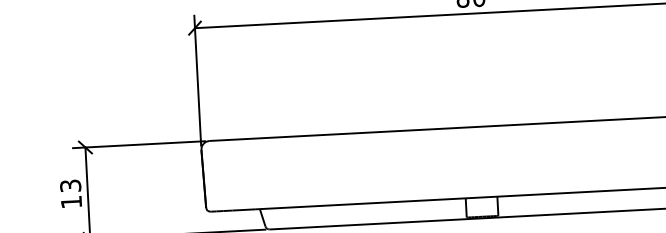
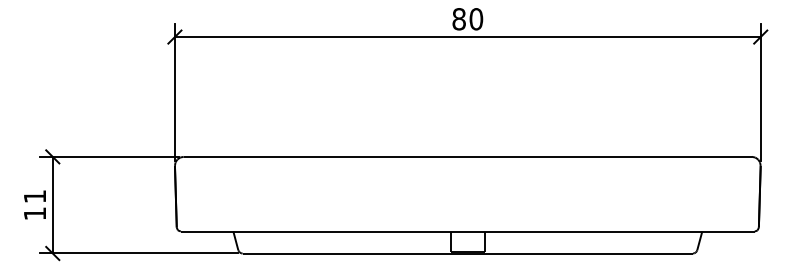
text: (70, 185) -> (34, 196), 13 -> 11

